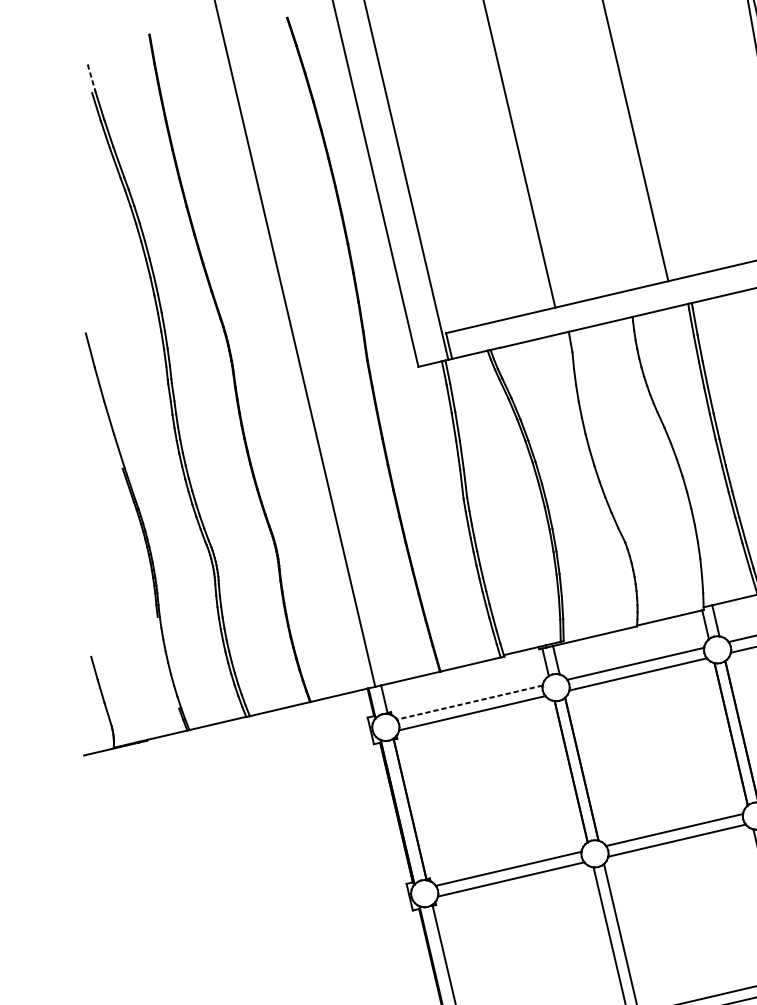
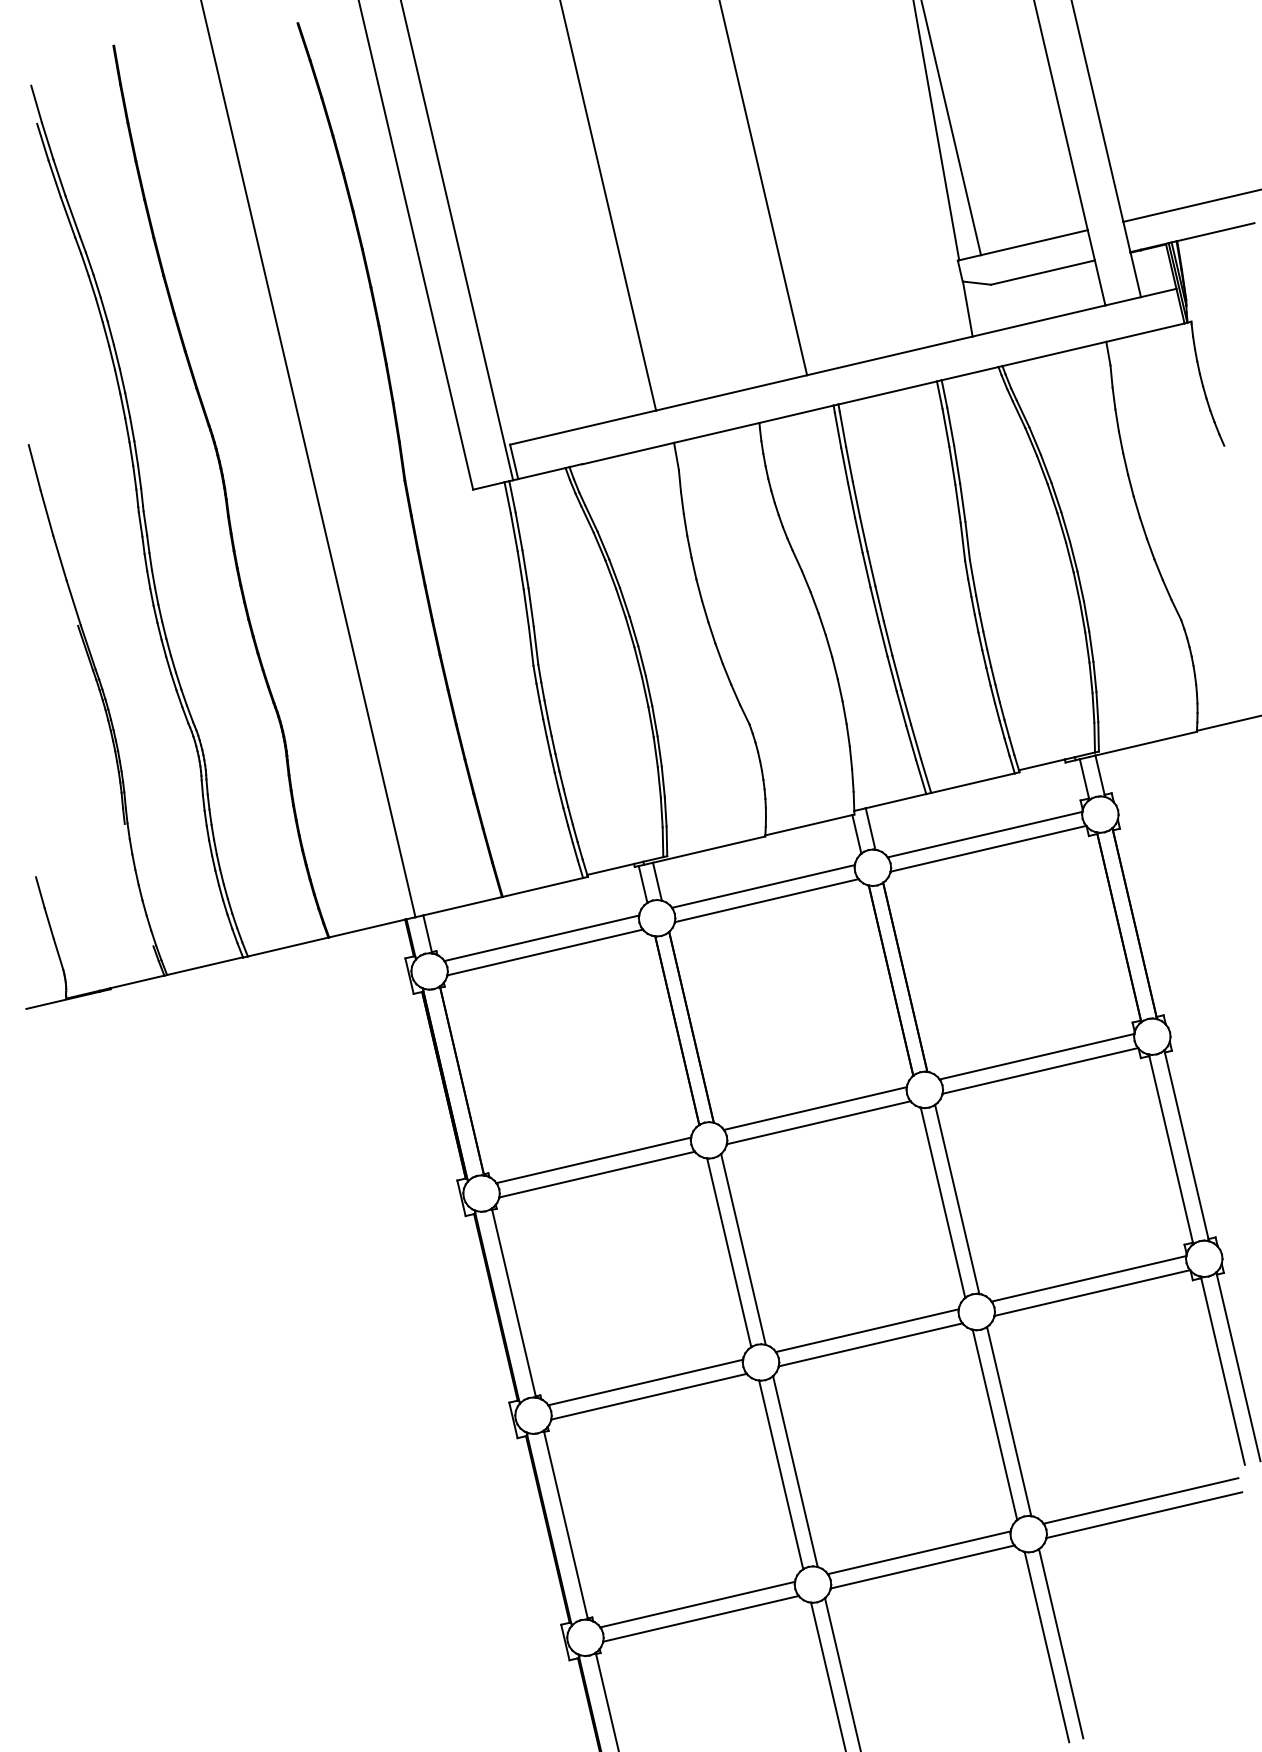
line: (91, 78) -> (36, 104), dashed -> solid
line: (469, 702) -> (541, 938), dashed -> solid

